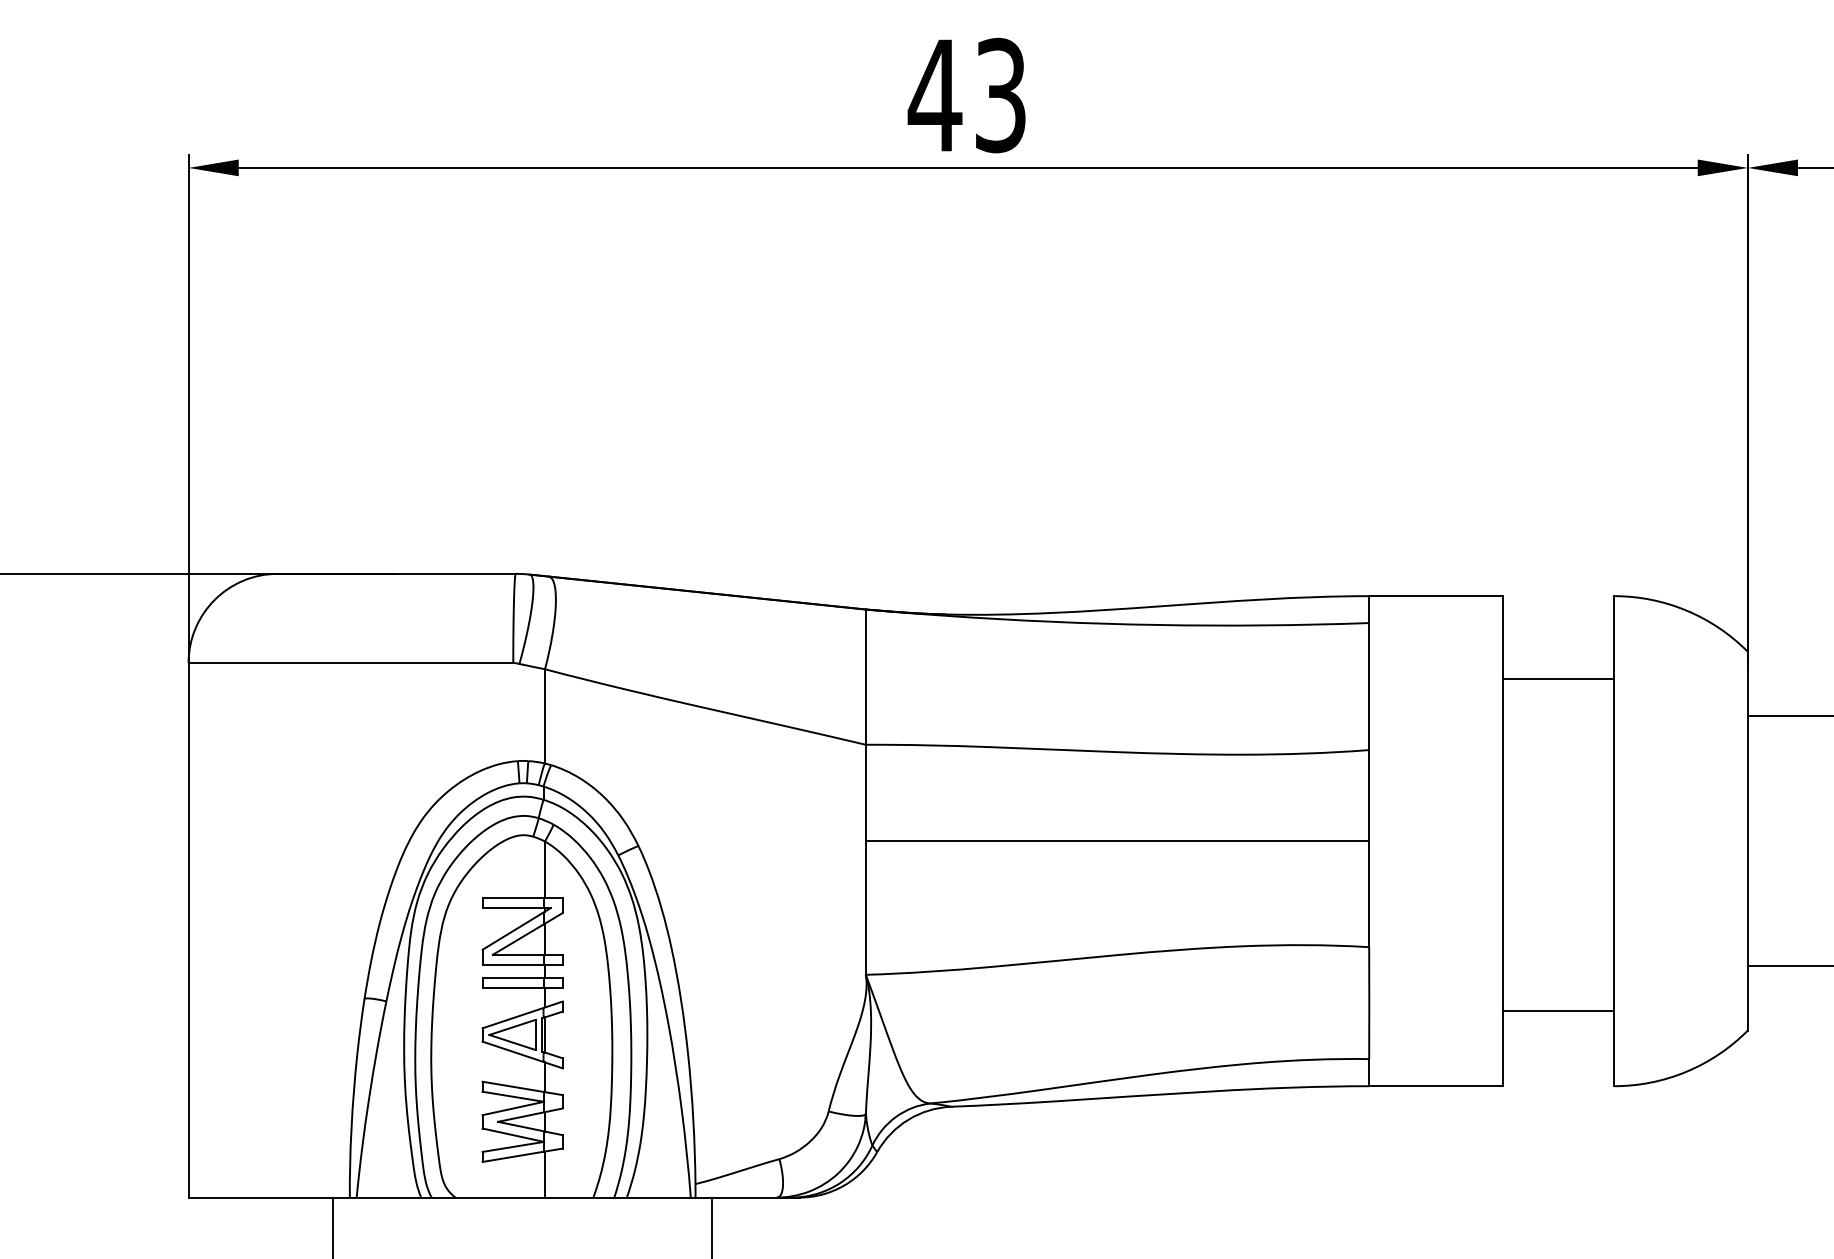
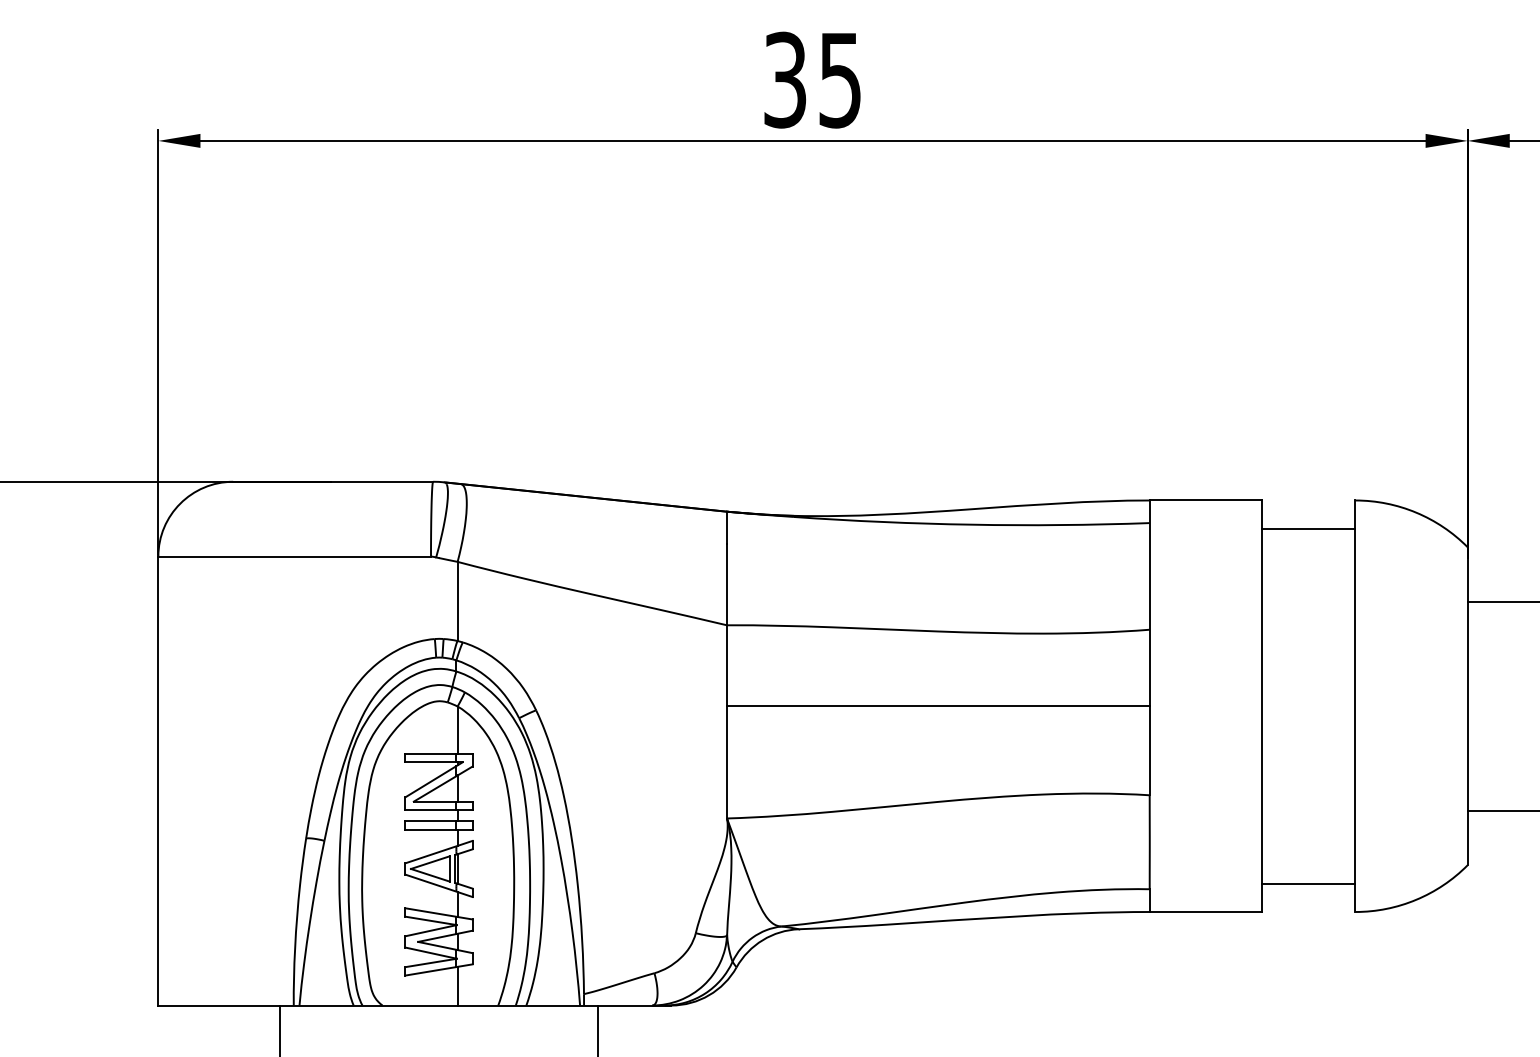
text: (966, 95) -> (811, 80), 43 -> 35
line: (1558, 678) -> (1308, 528), moved
line: (1558, 1010) -> (1308, 883), moved

